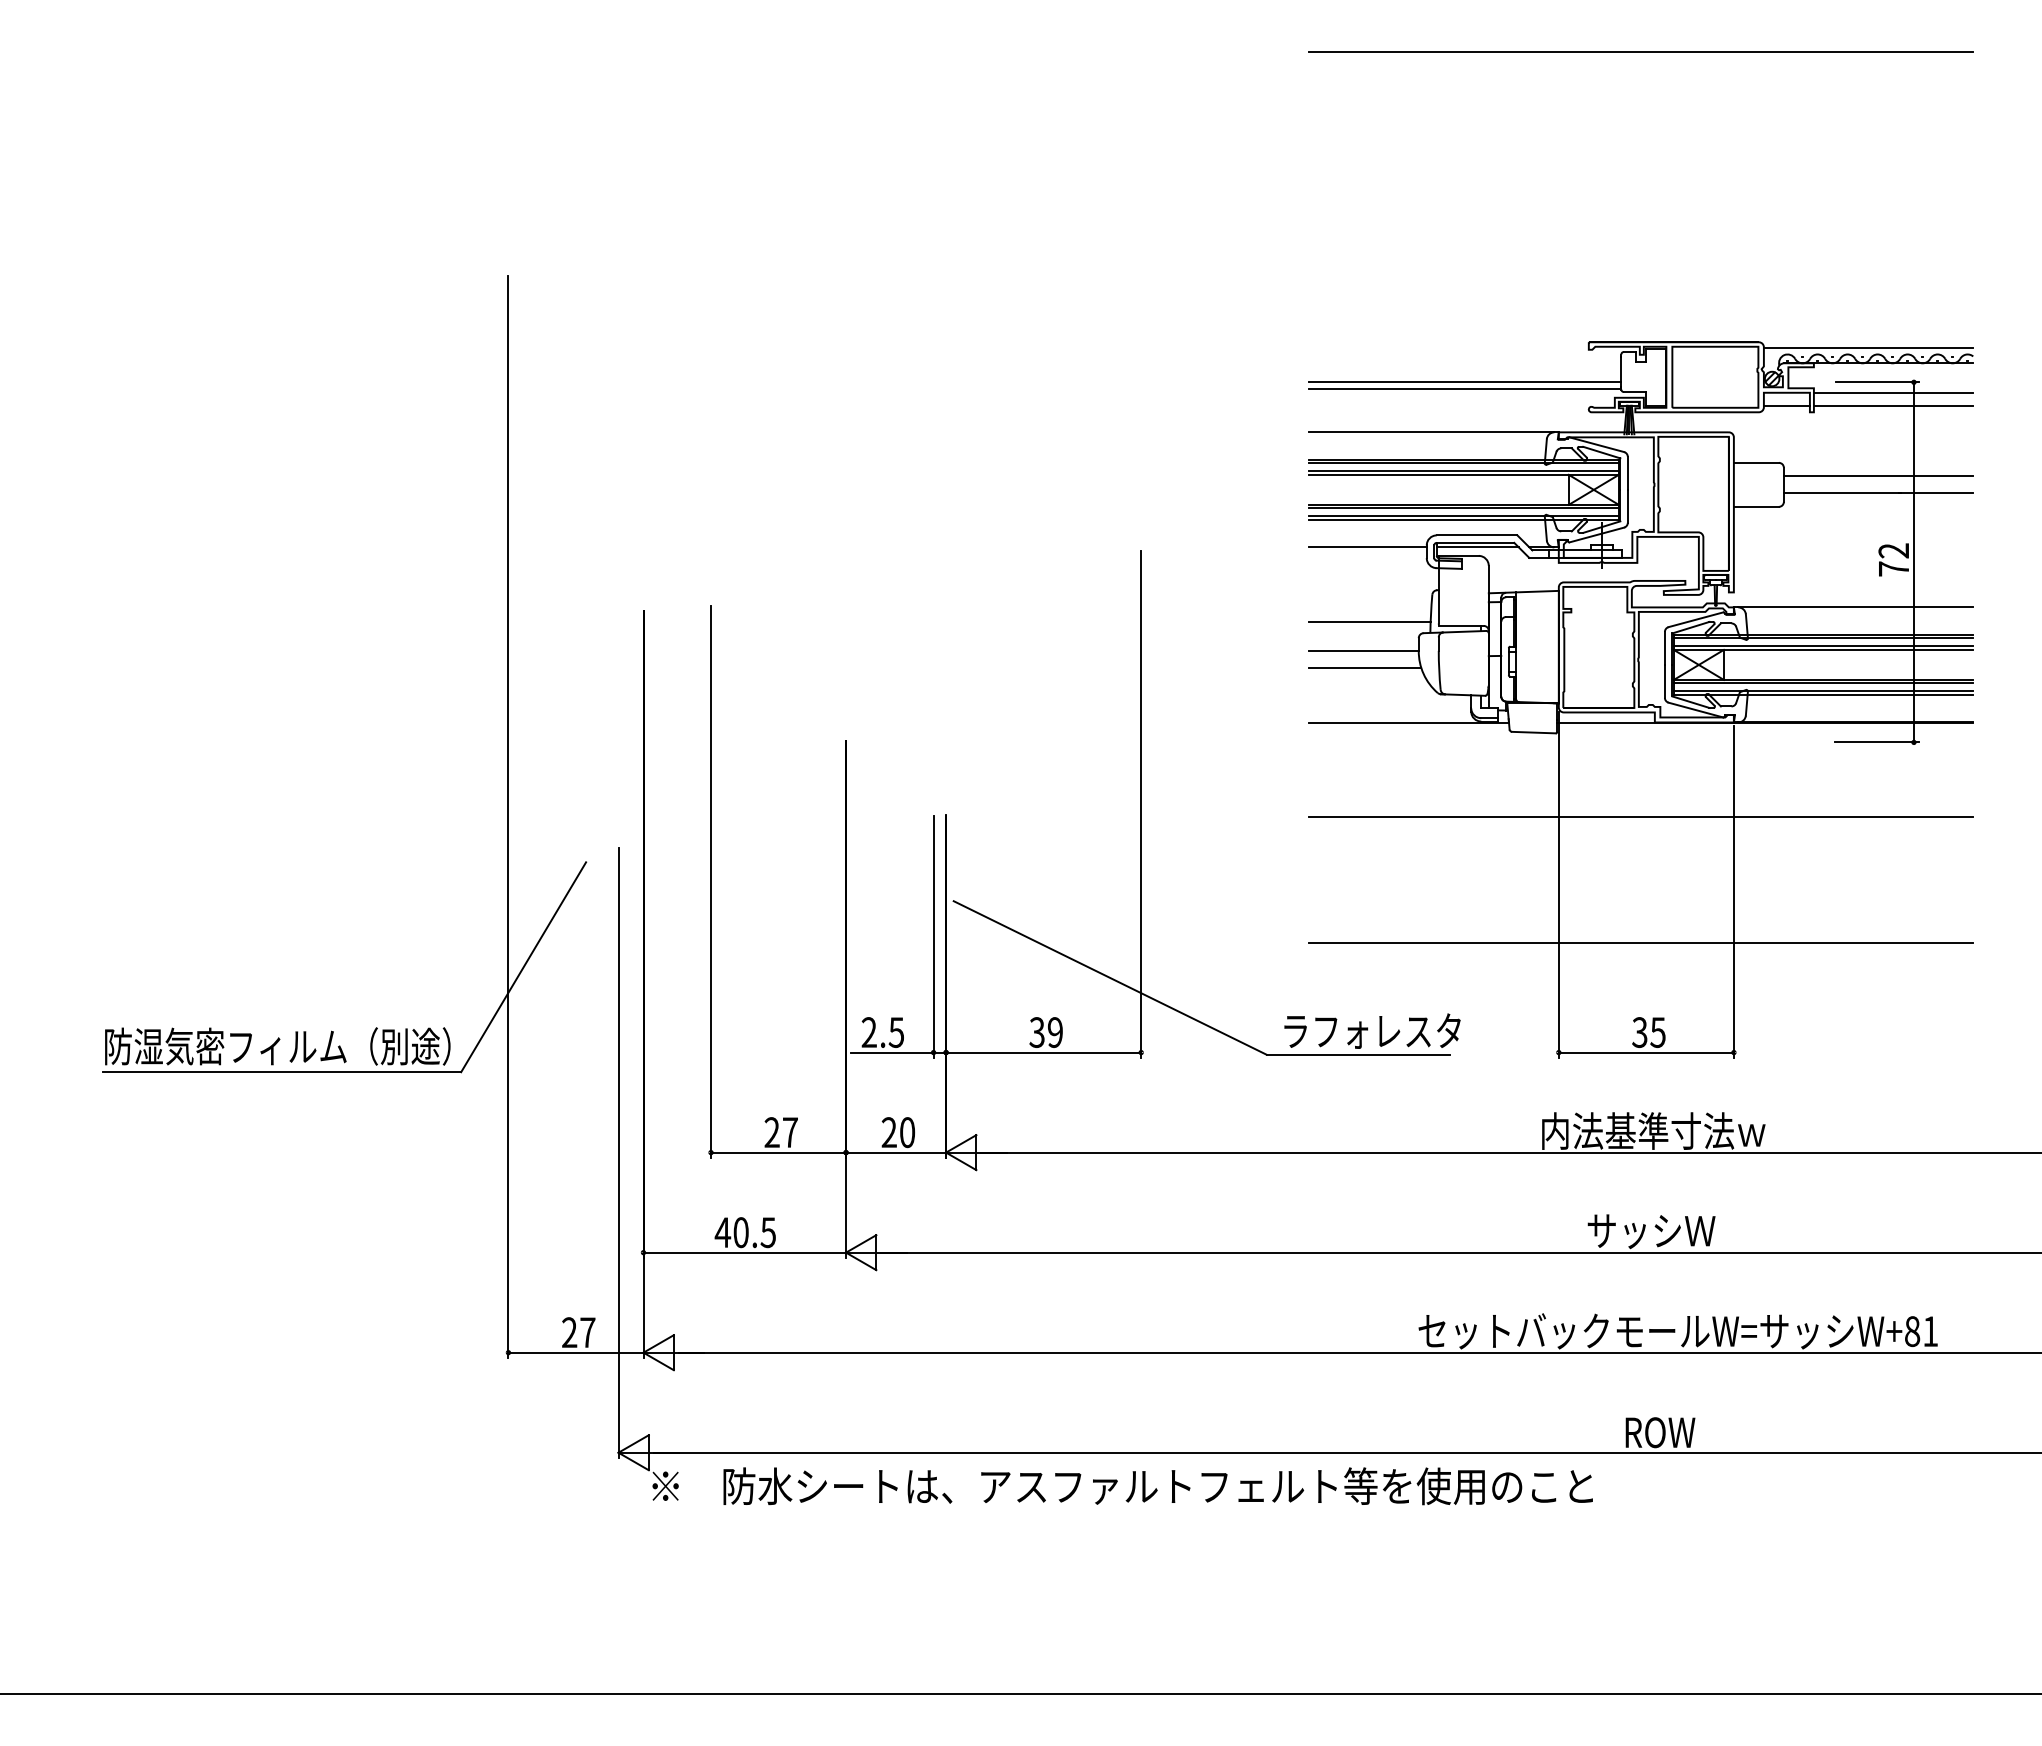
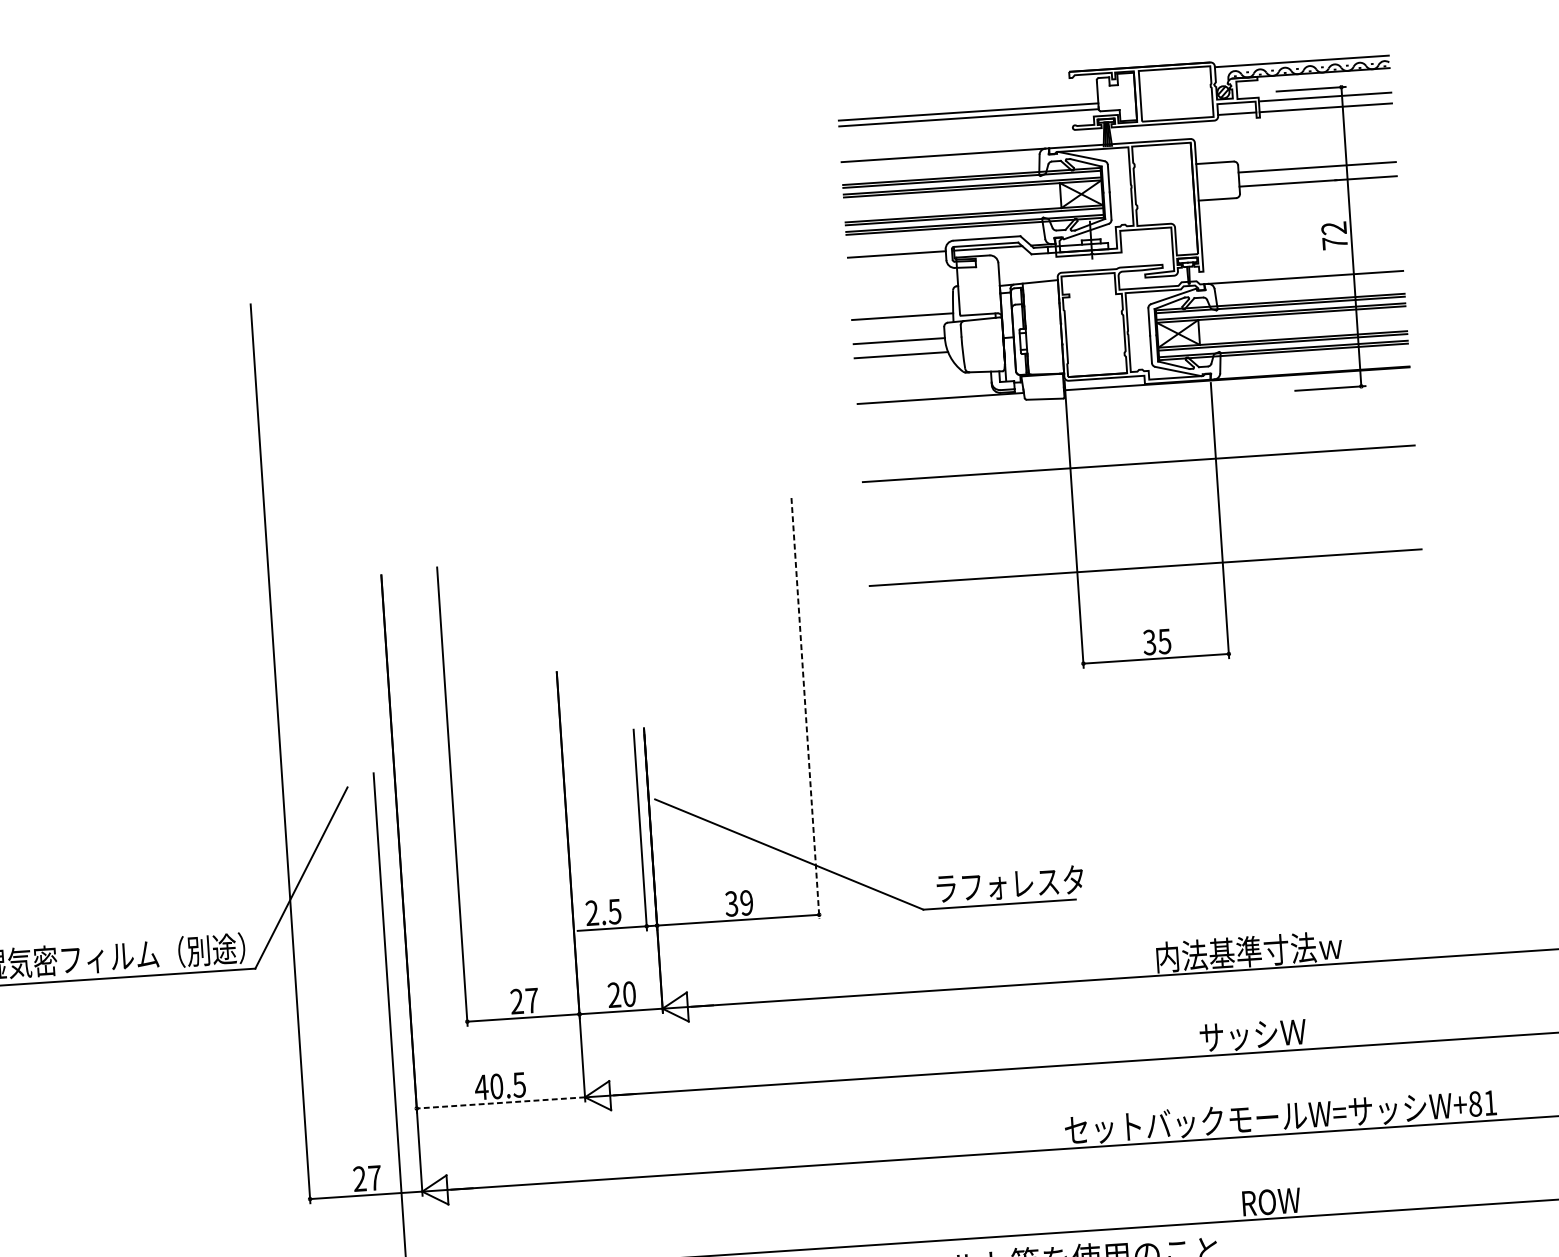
line: (1640, 52) -> (1178, 56), removed
part: (1640, 699) -> (1131, 365), moved
line: (1141, 804) -> (805, 708), solid -> dashed
line: (744, 1252) -> (500, 1102), solid -> dashed

